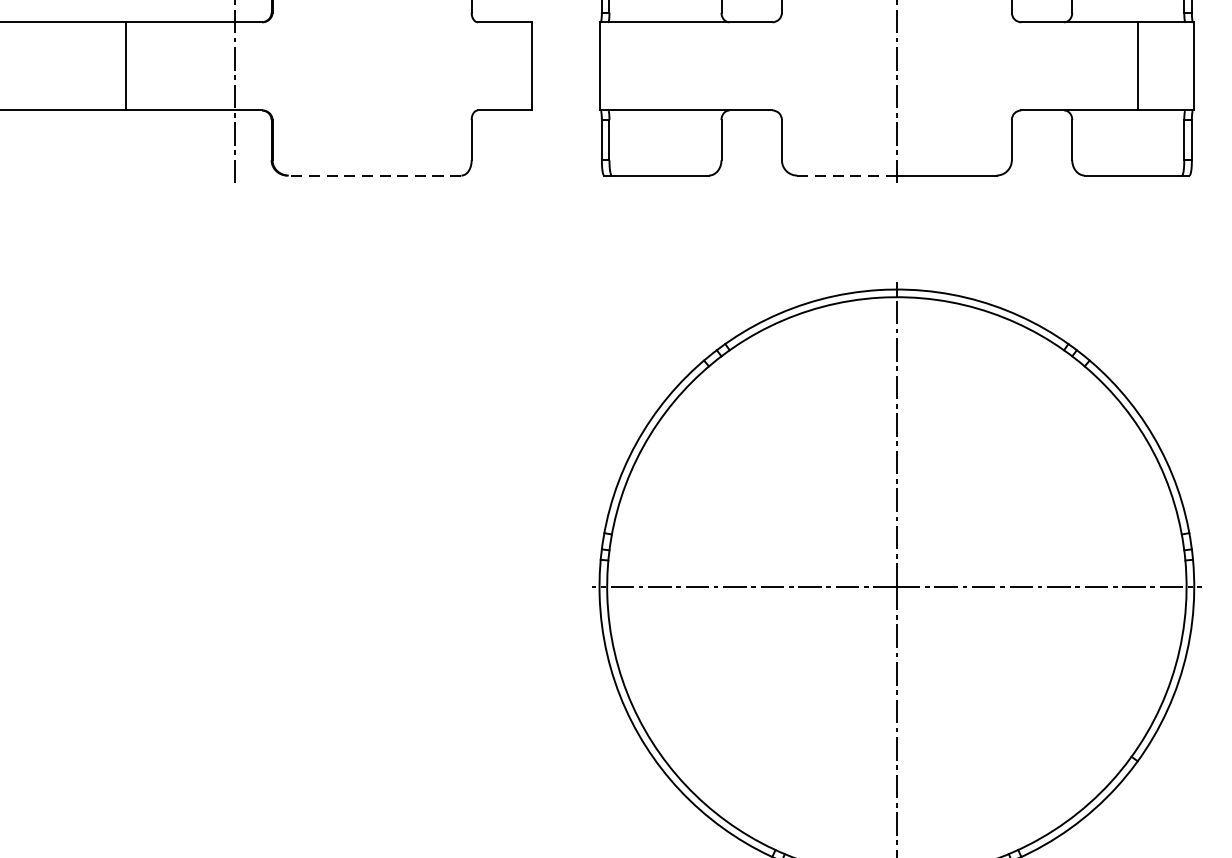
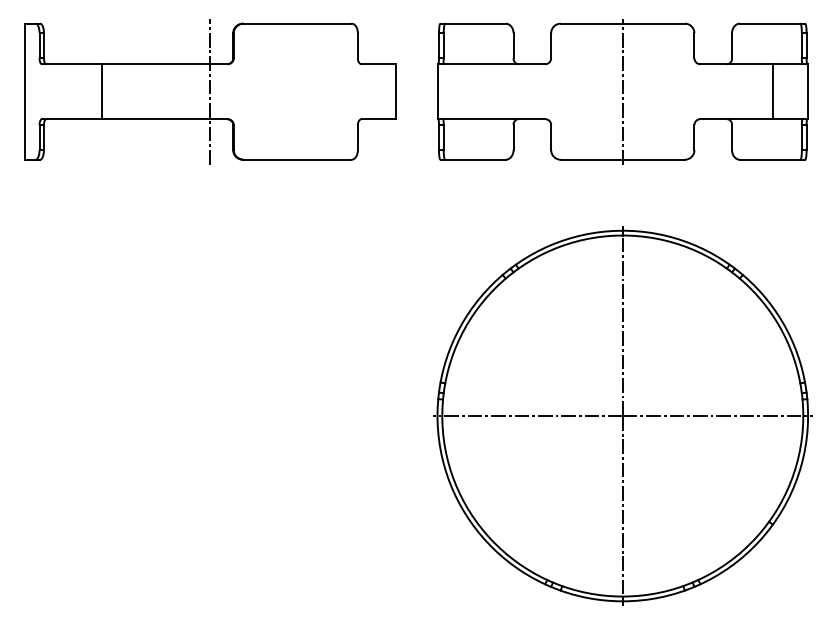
line: (125, 66) -> (101, 91), moved
line: (373, 175) -> (296, 159), dashed -> solid
line: (848, 175) -> (592, 159), dashed -> solid

